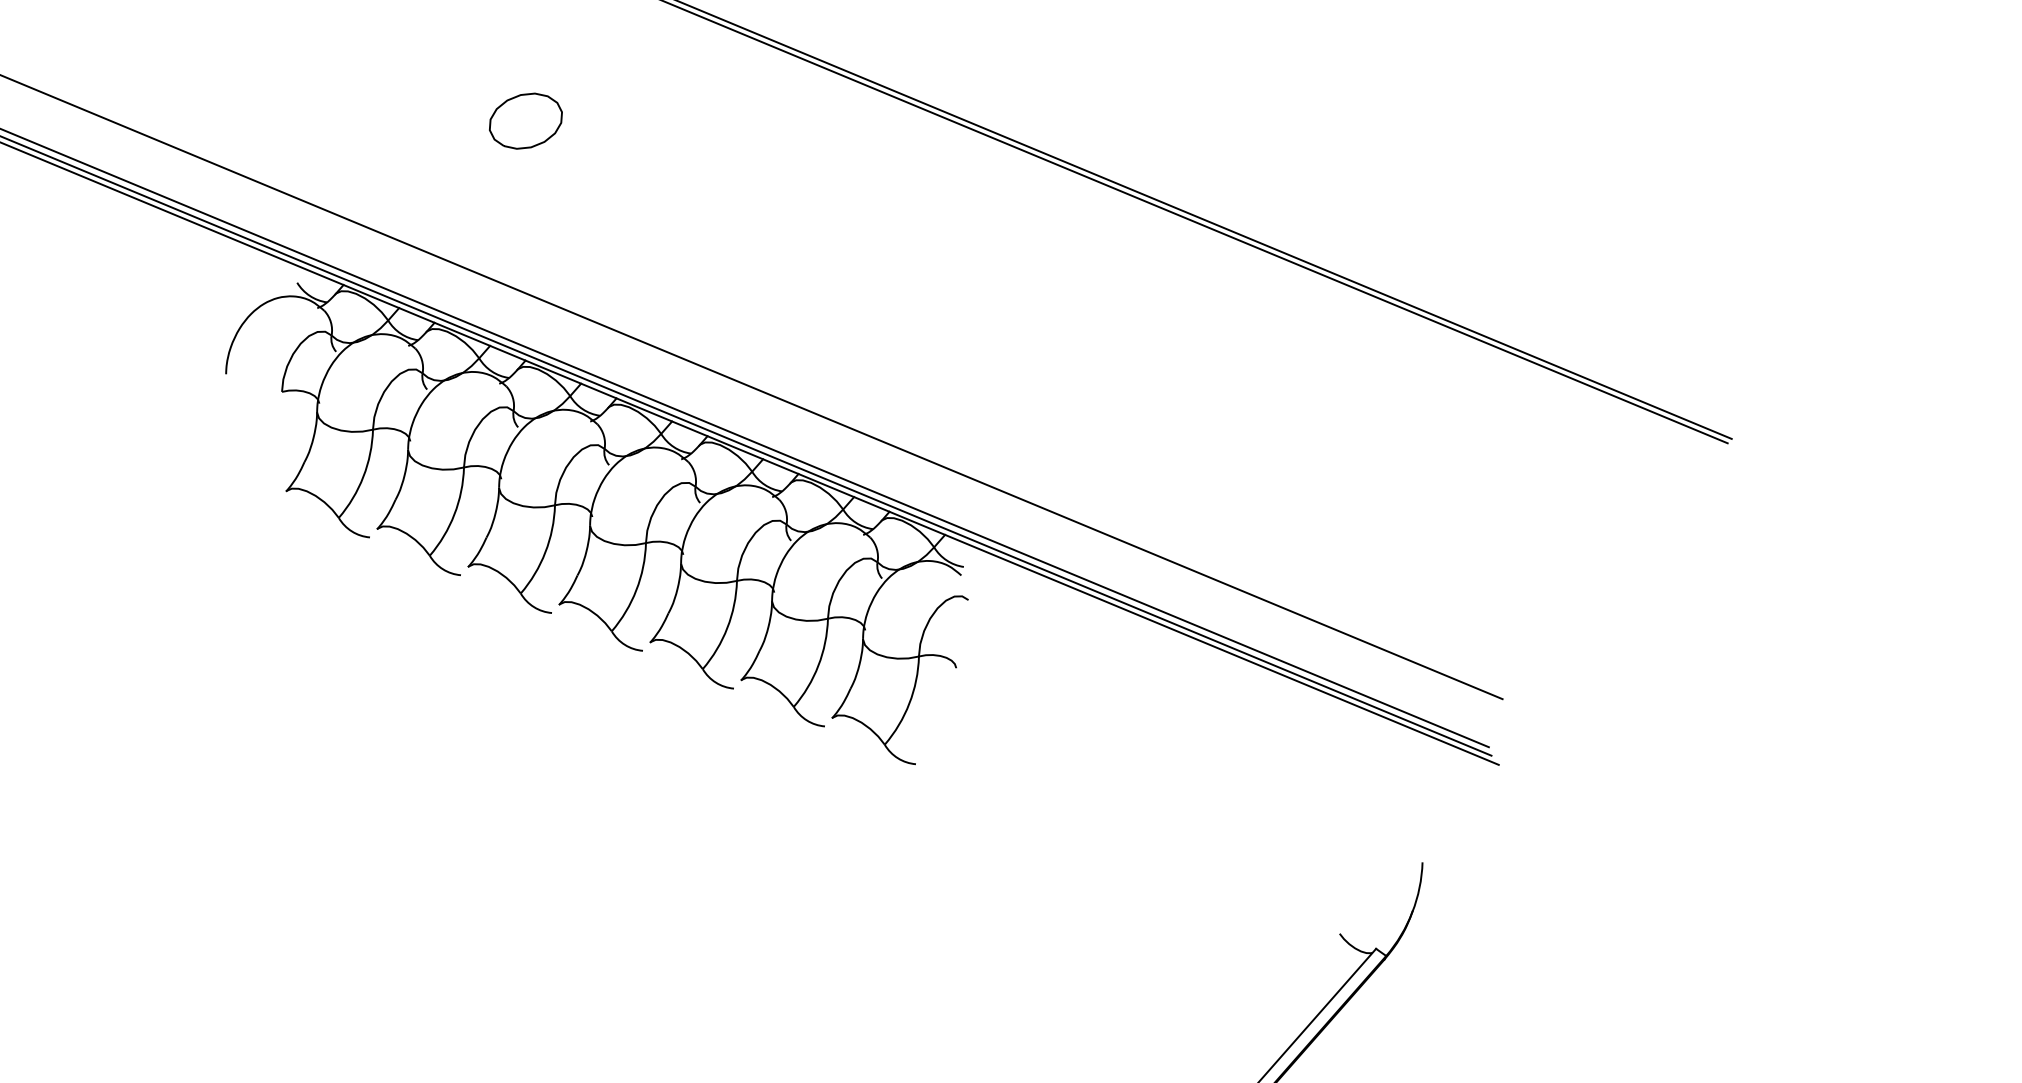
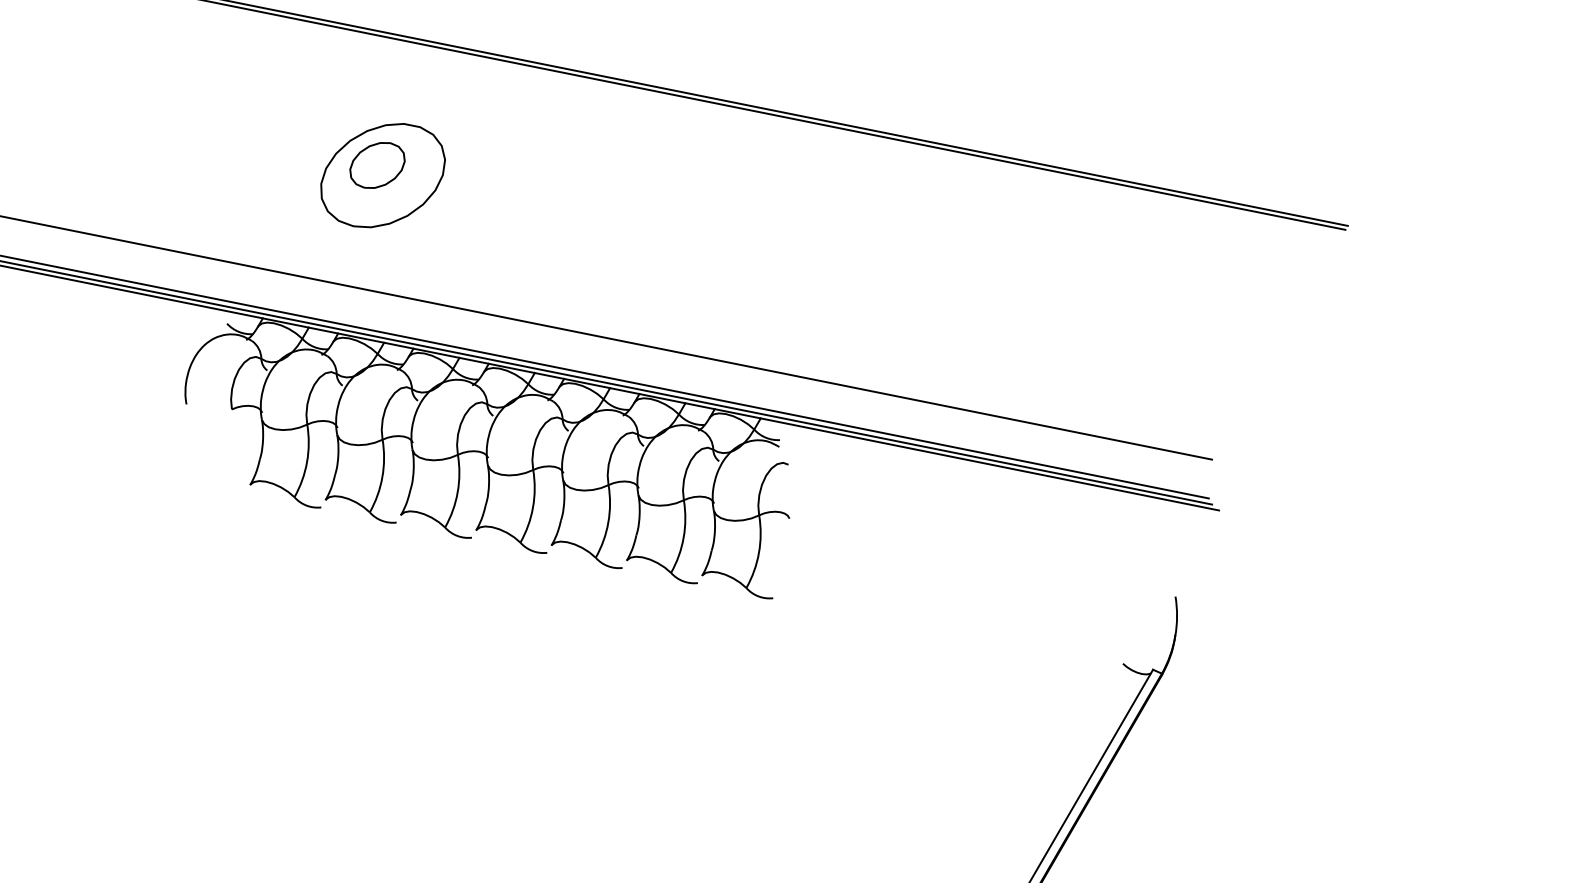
part: (529, 135) -> (382, 175), added

